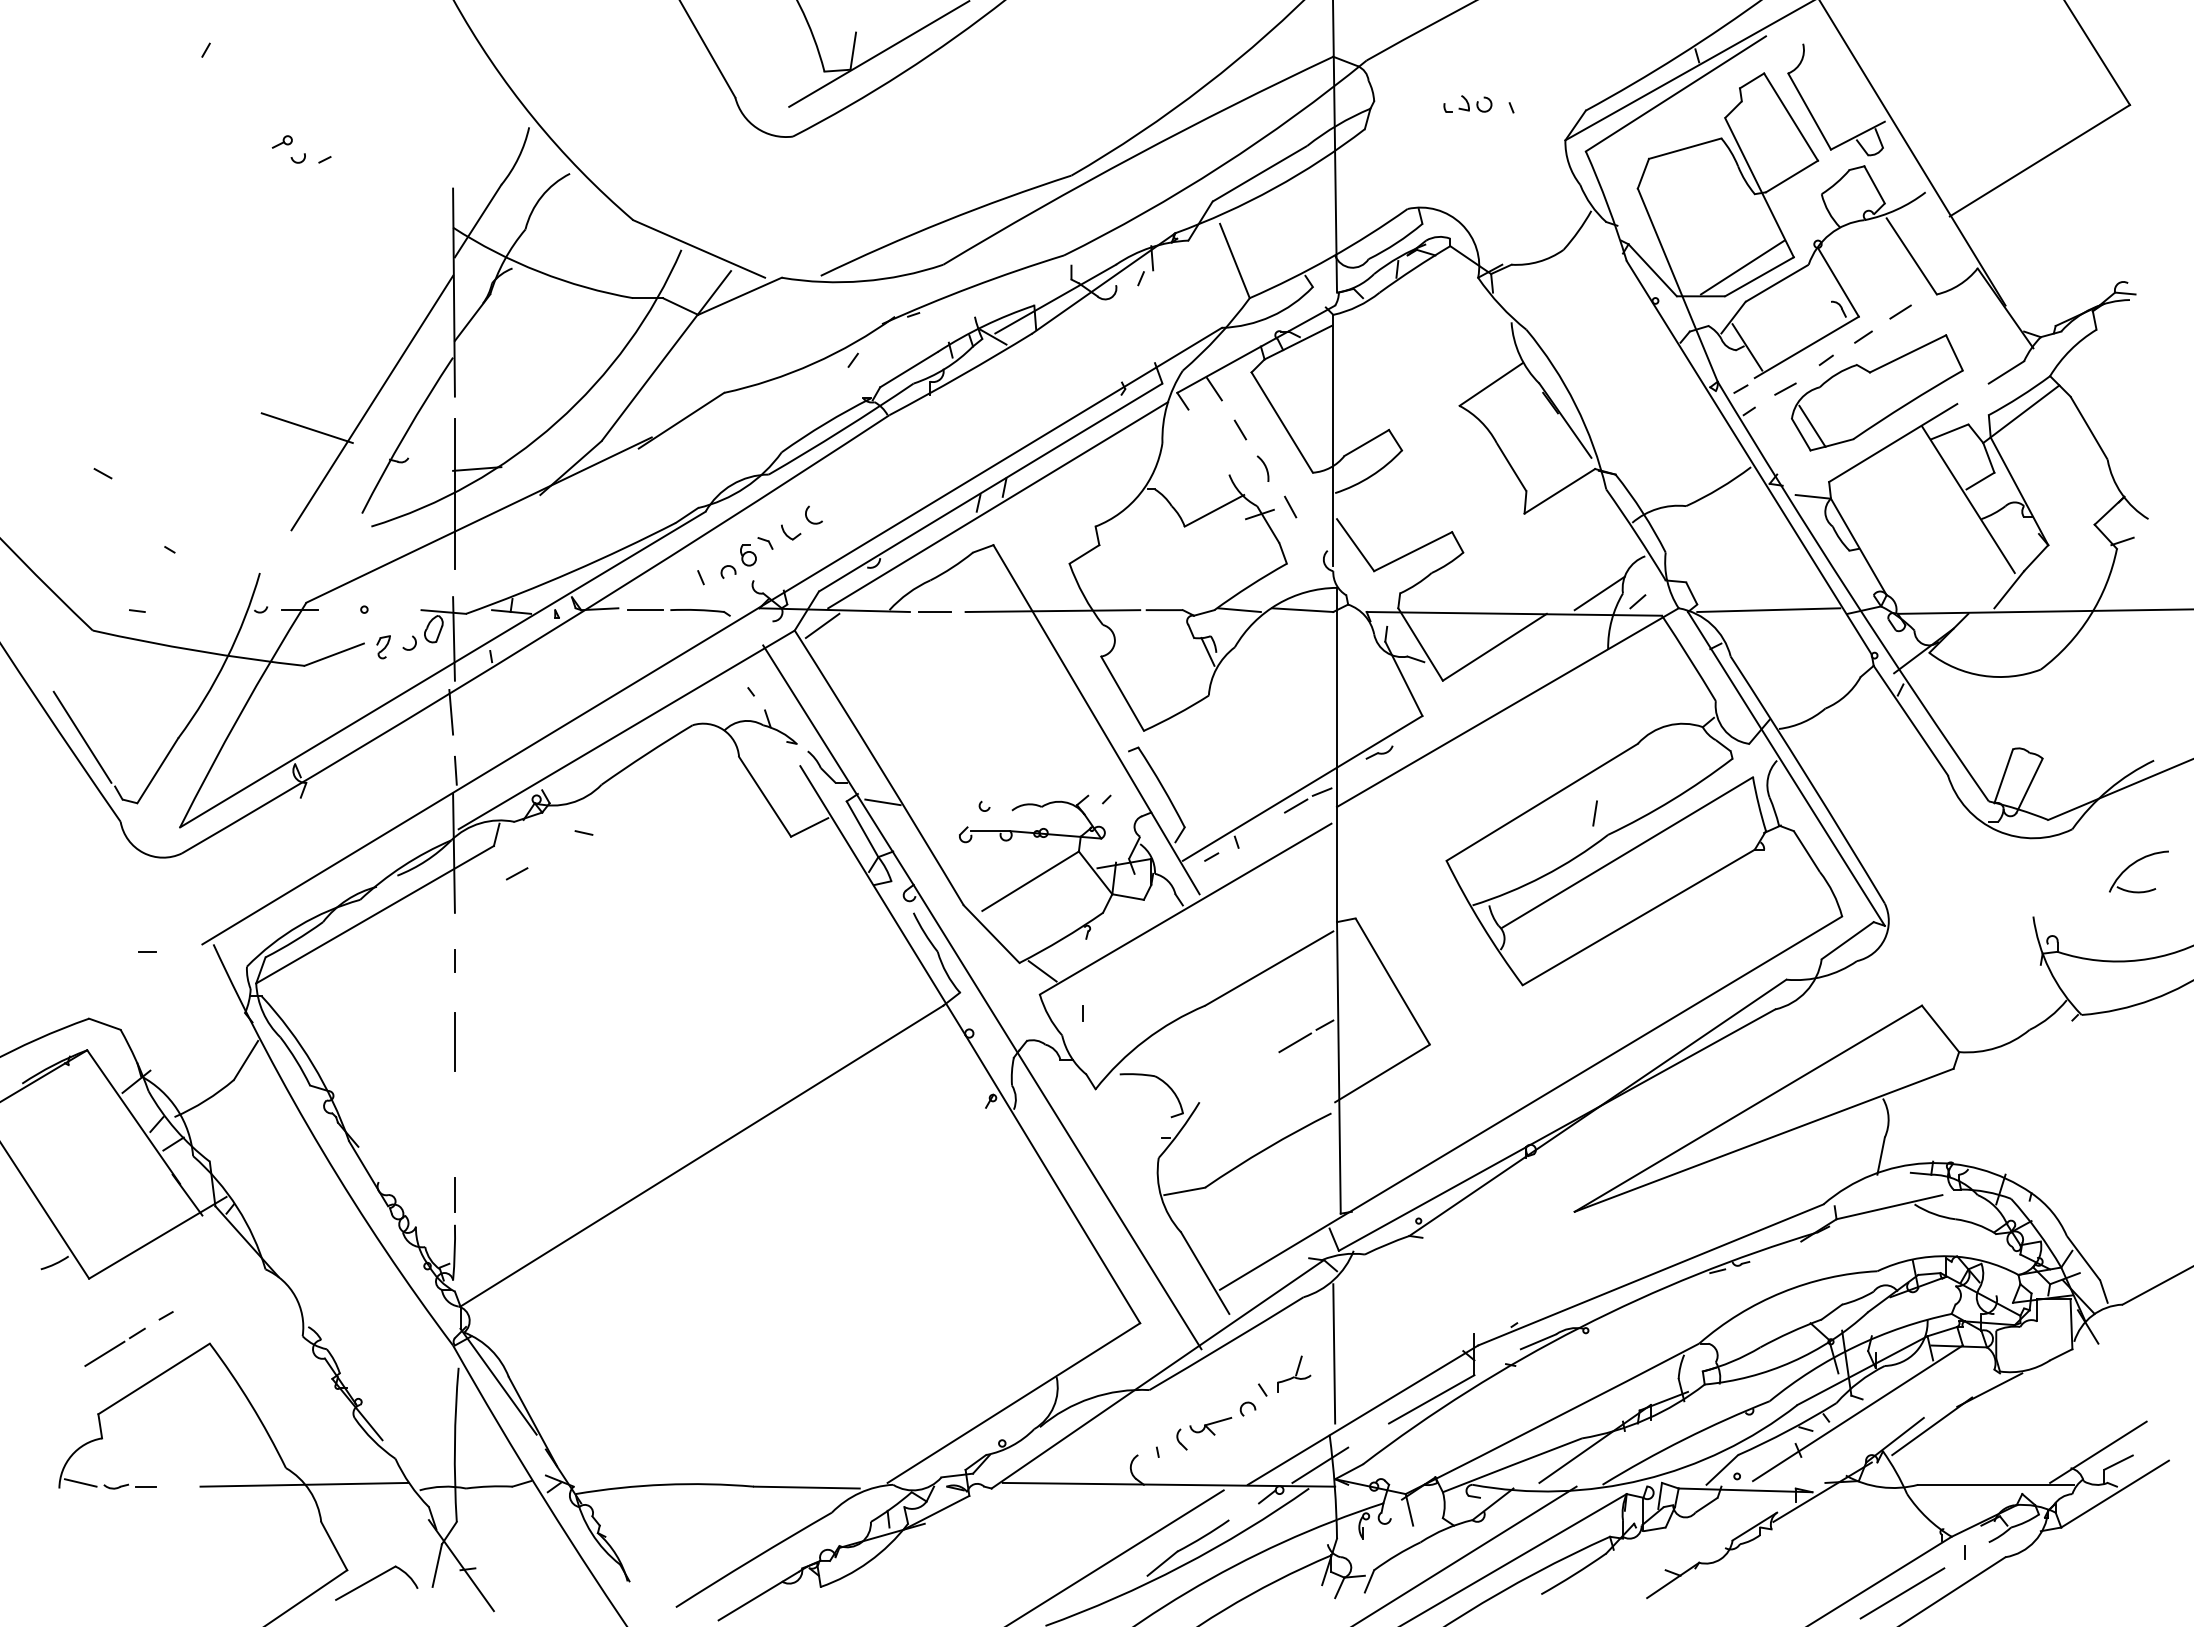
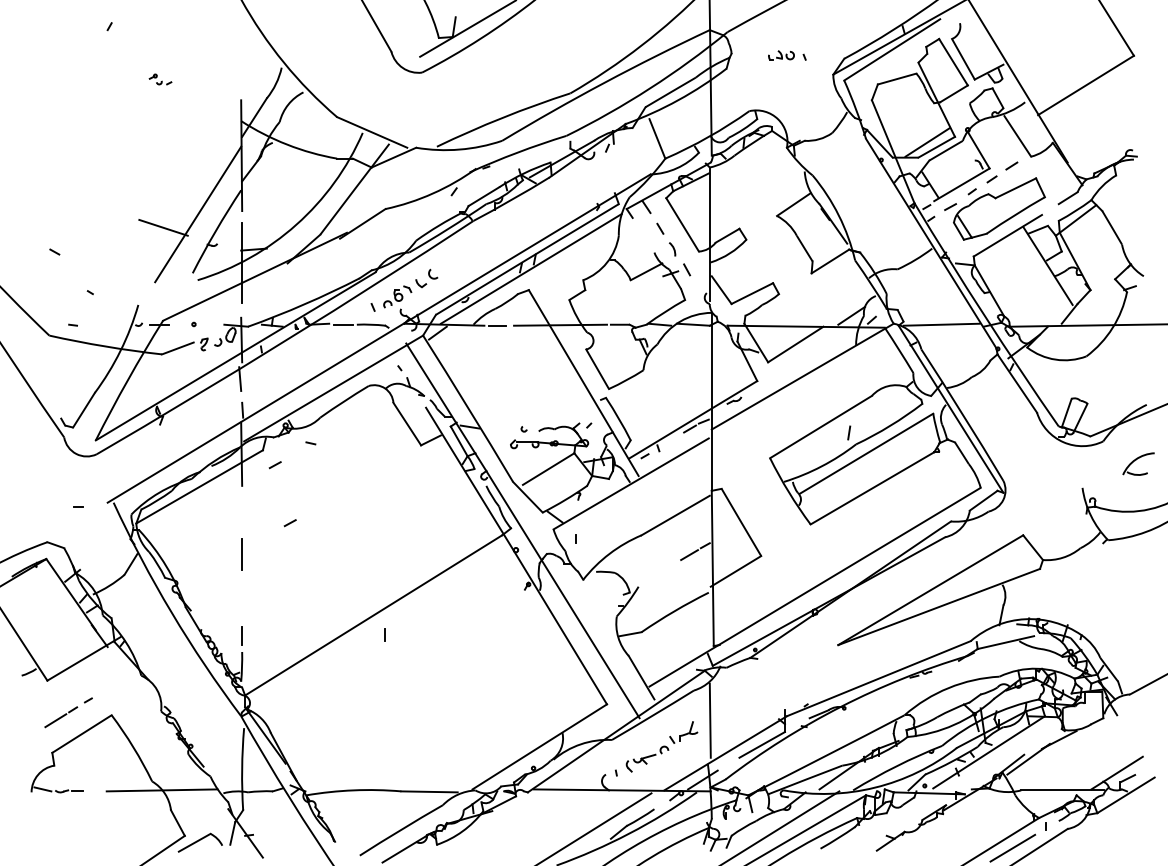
part: (301, 149) -> (160, 79), size x0.7
line: (81, 737) -> (43, 392), removed
line: (453, 960) -> (384, 634), moved
line: (543, 983) -> (289, 523), added

